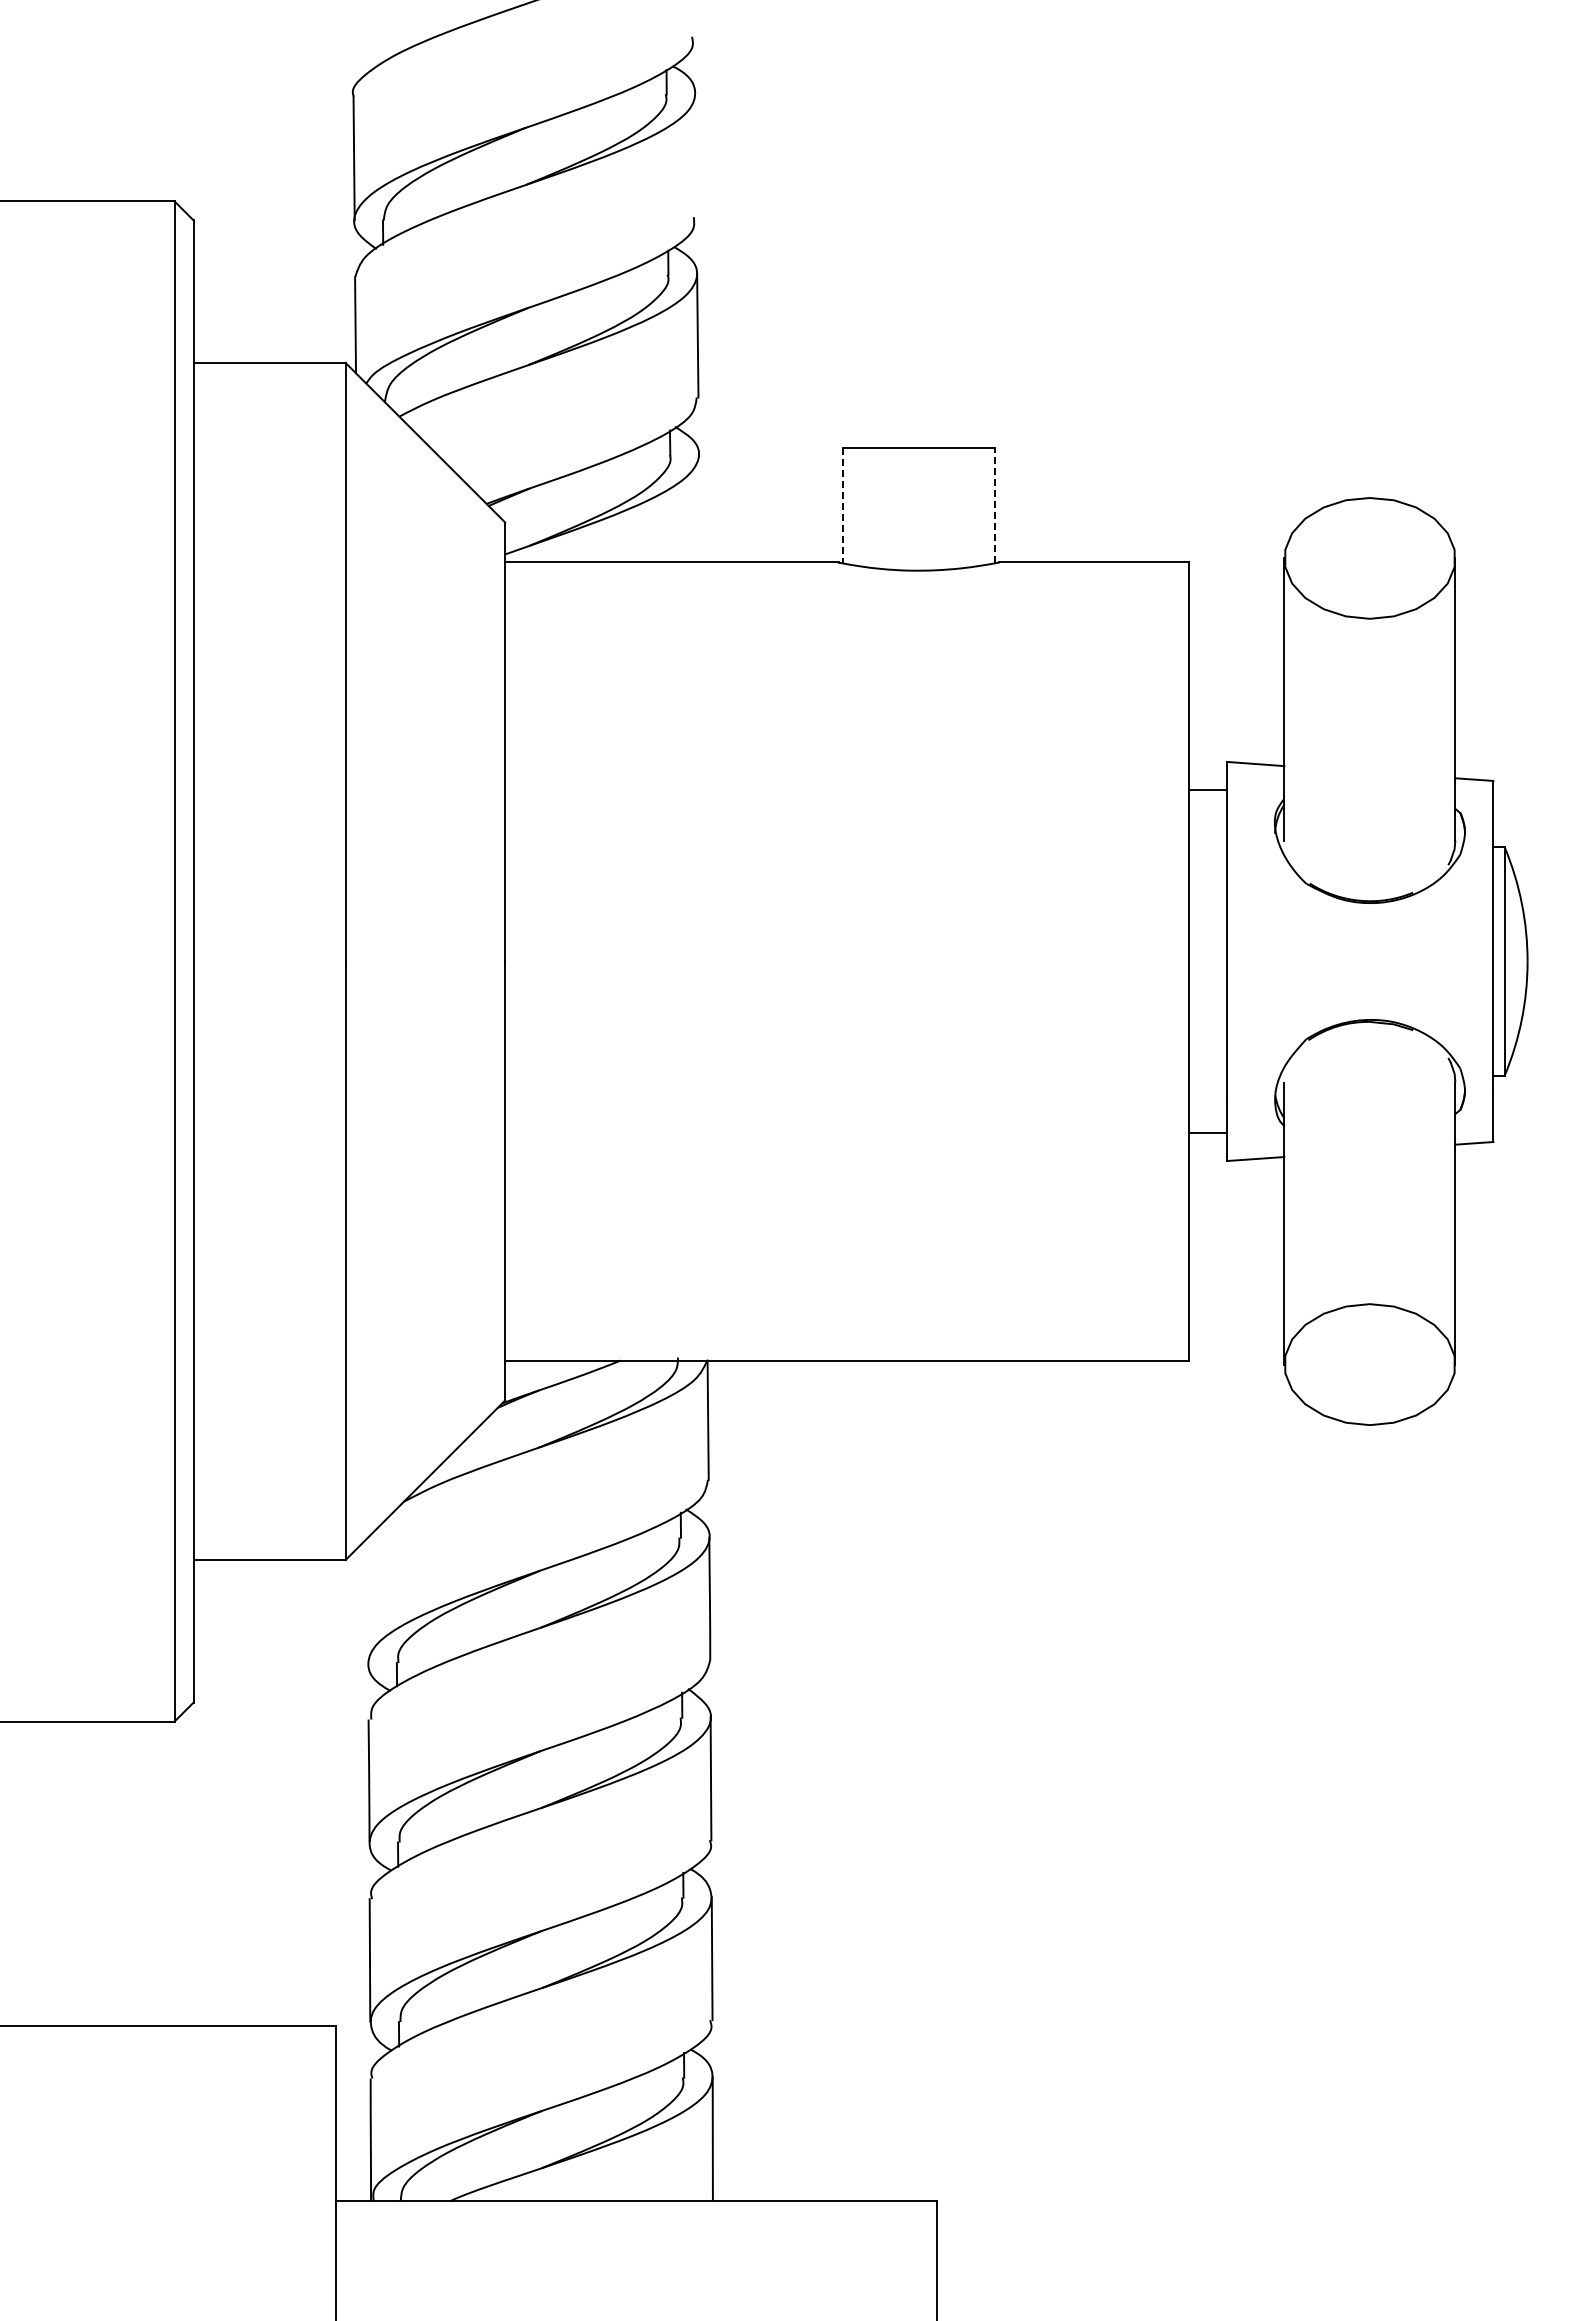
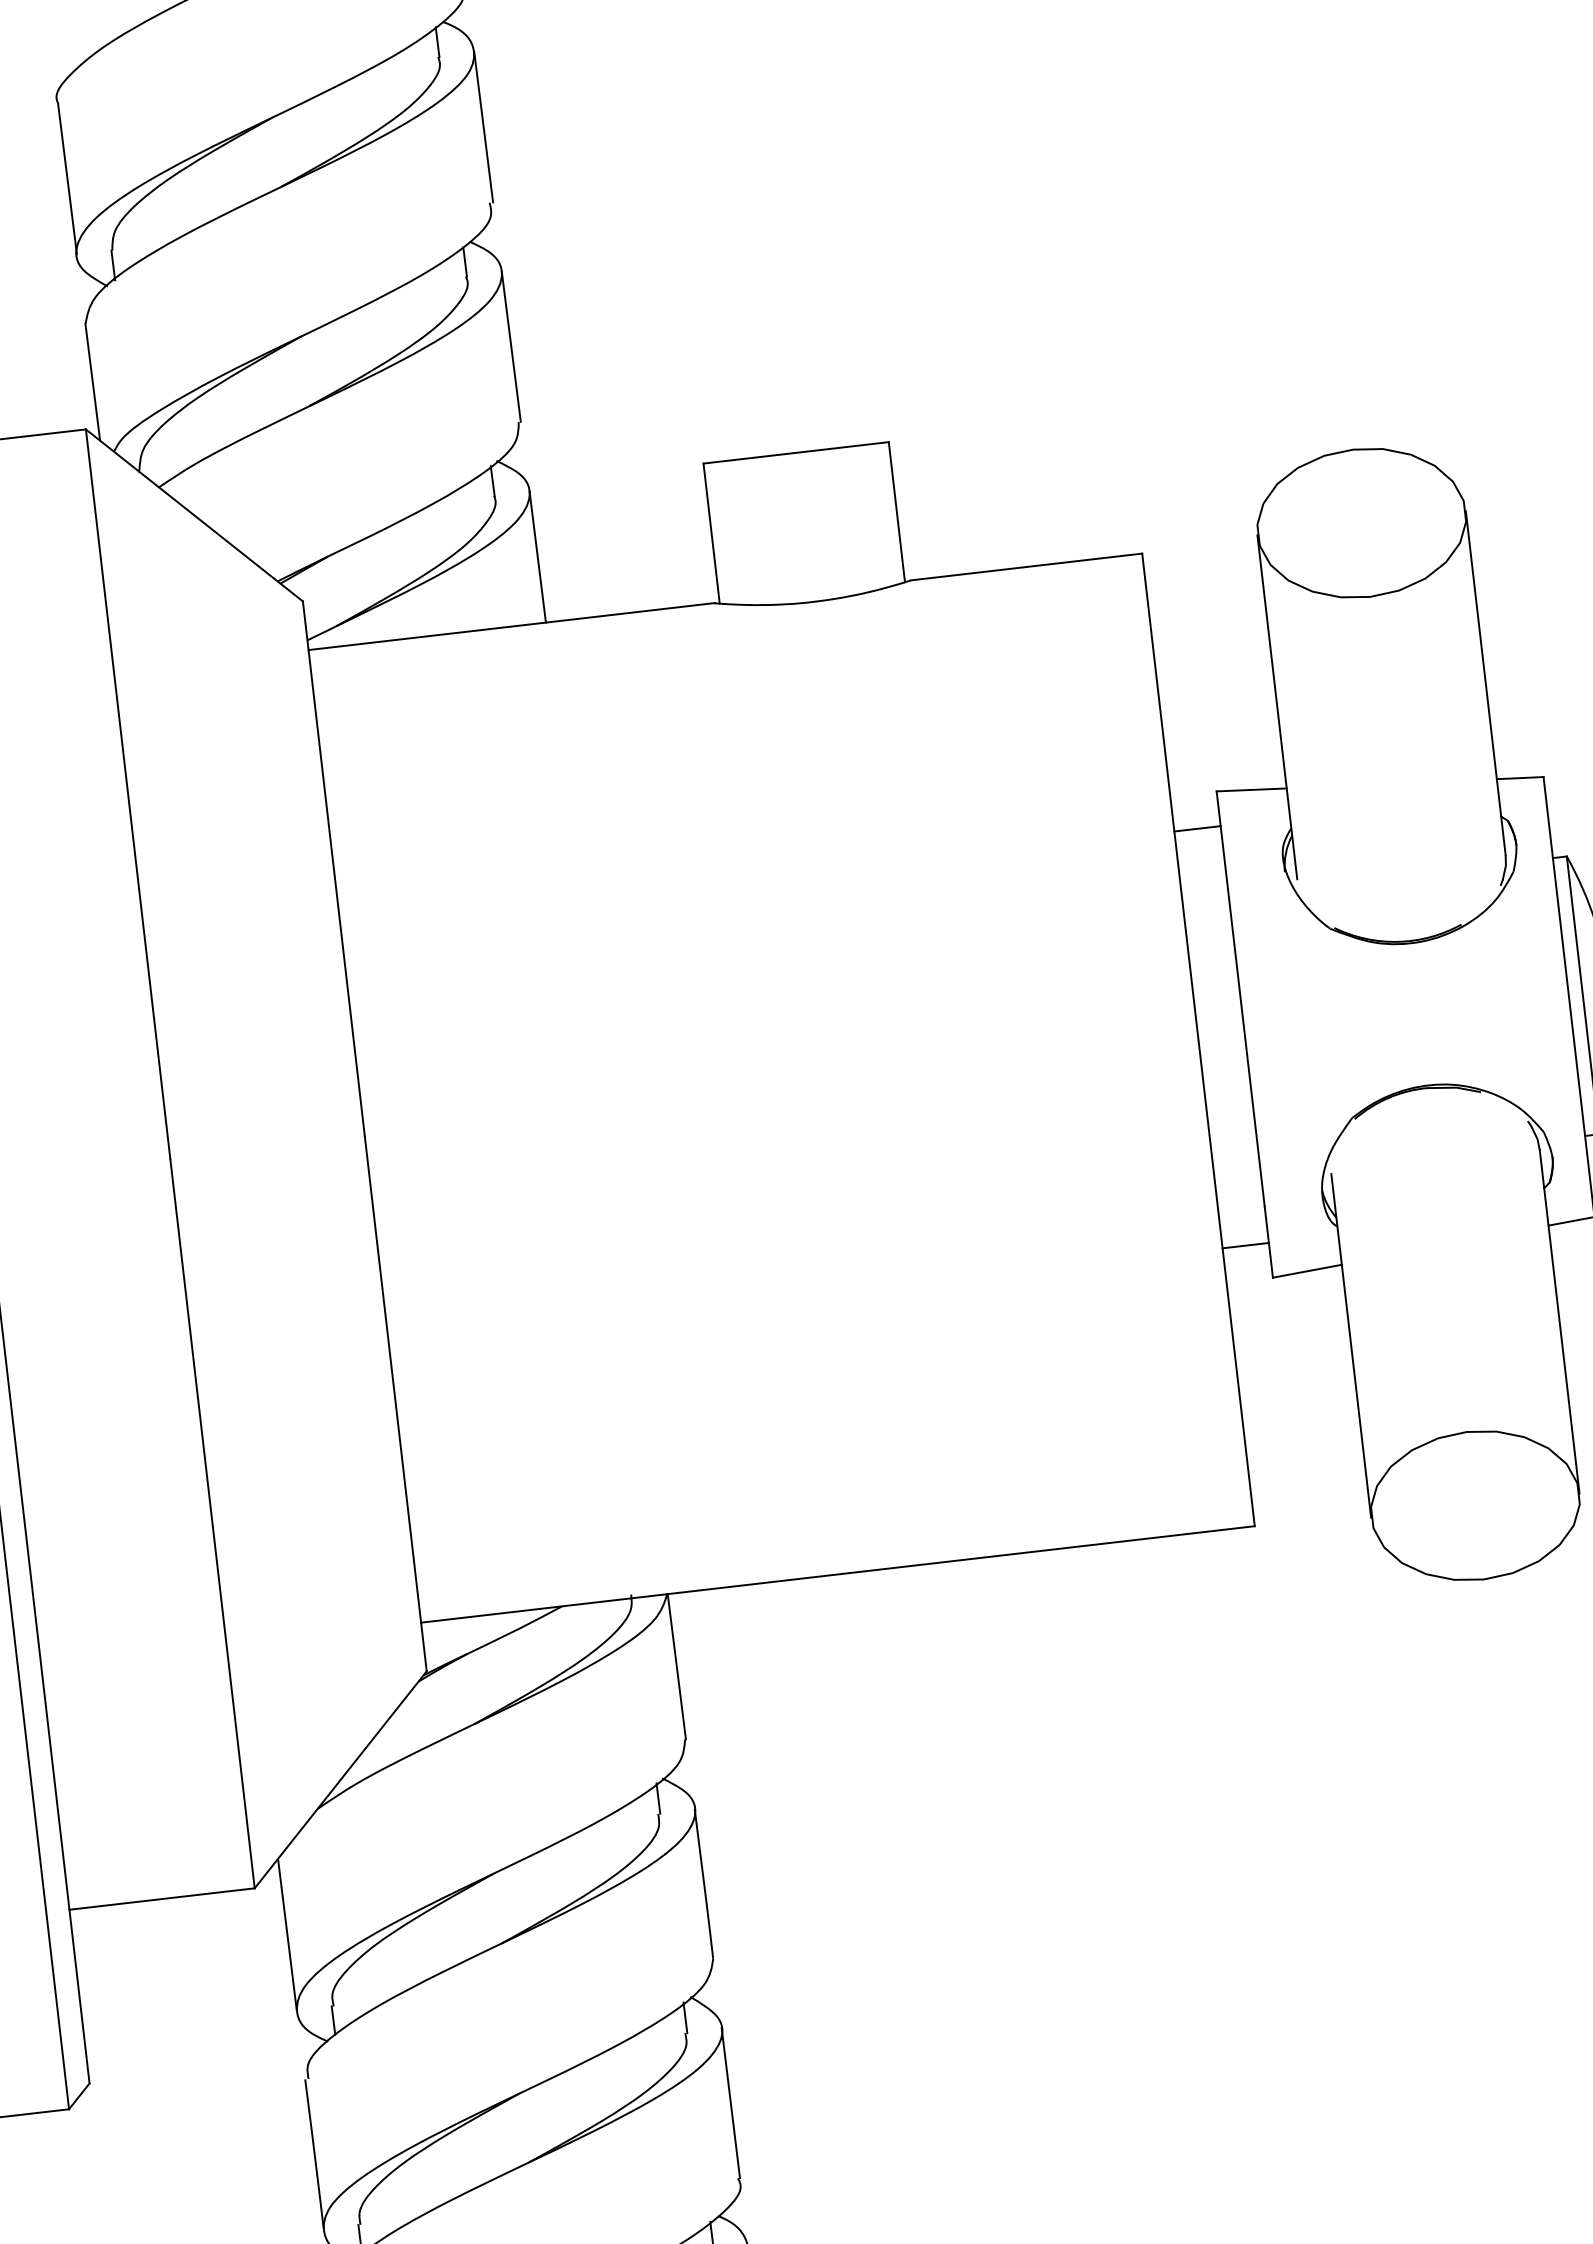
line: (695, 155) -> (483, 127), added
line: (994, 505) -> (896, 511), dashed -> solid
line: (842, 506) -> (711, 534), dashed -> solid
line: (699, 508) -> (537, 556), added
line: (367, 1600) -> (287, 1934), added

